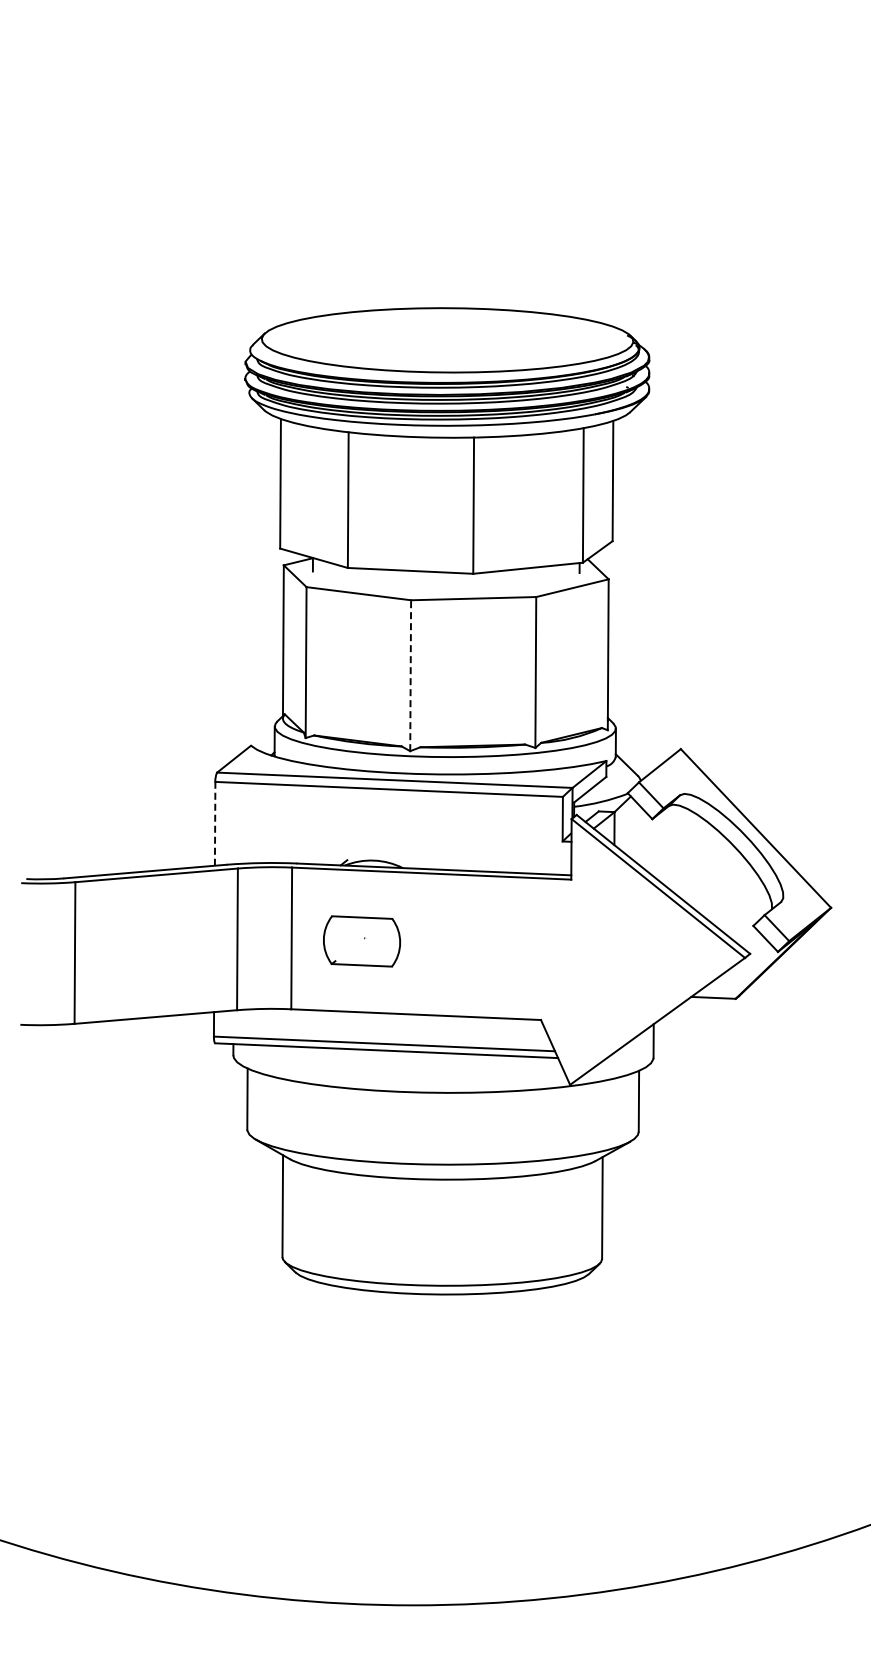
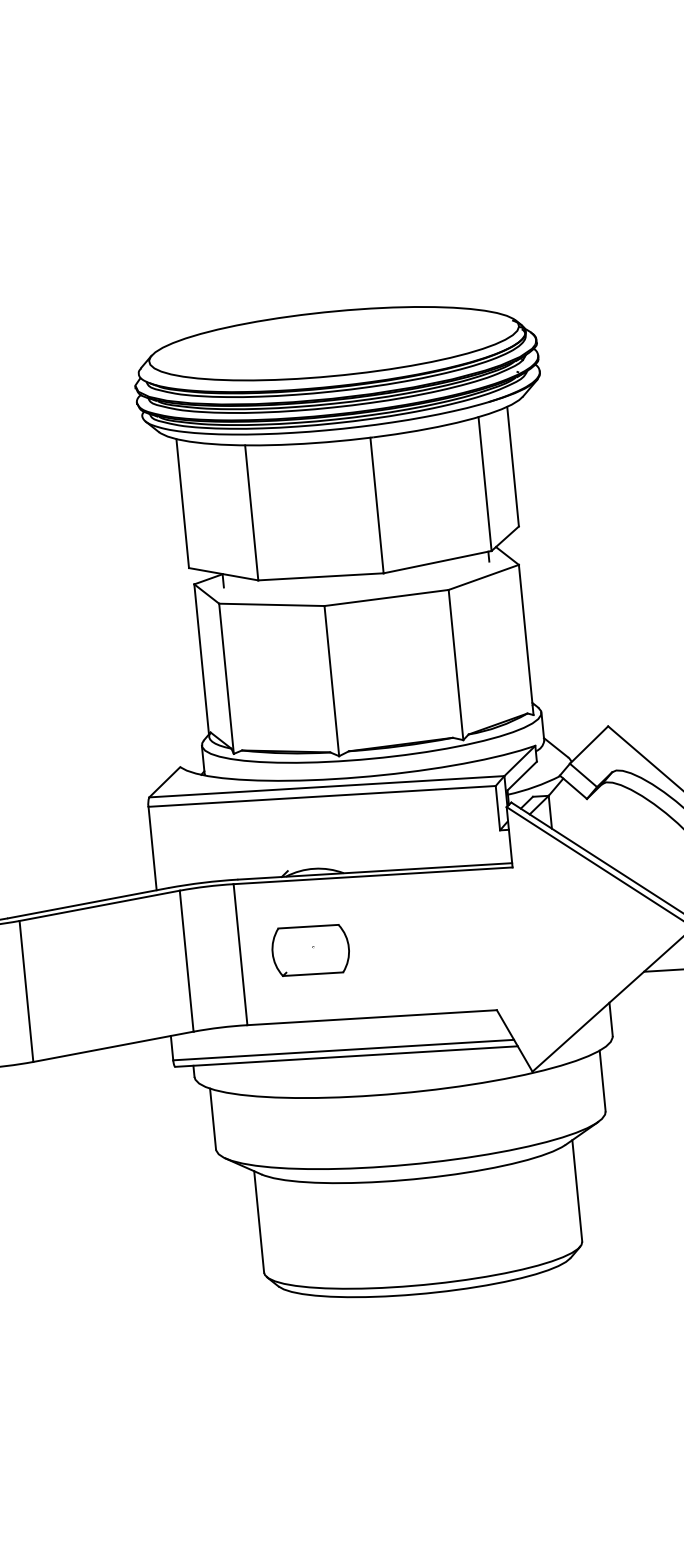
line: (410, 675) -> (331, 680), dashed -> solid
line: (215, 823) -> (152, 848), dashed -> solid

